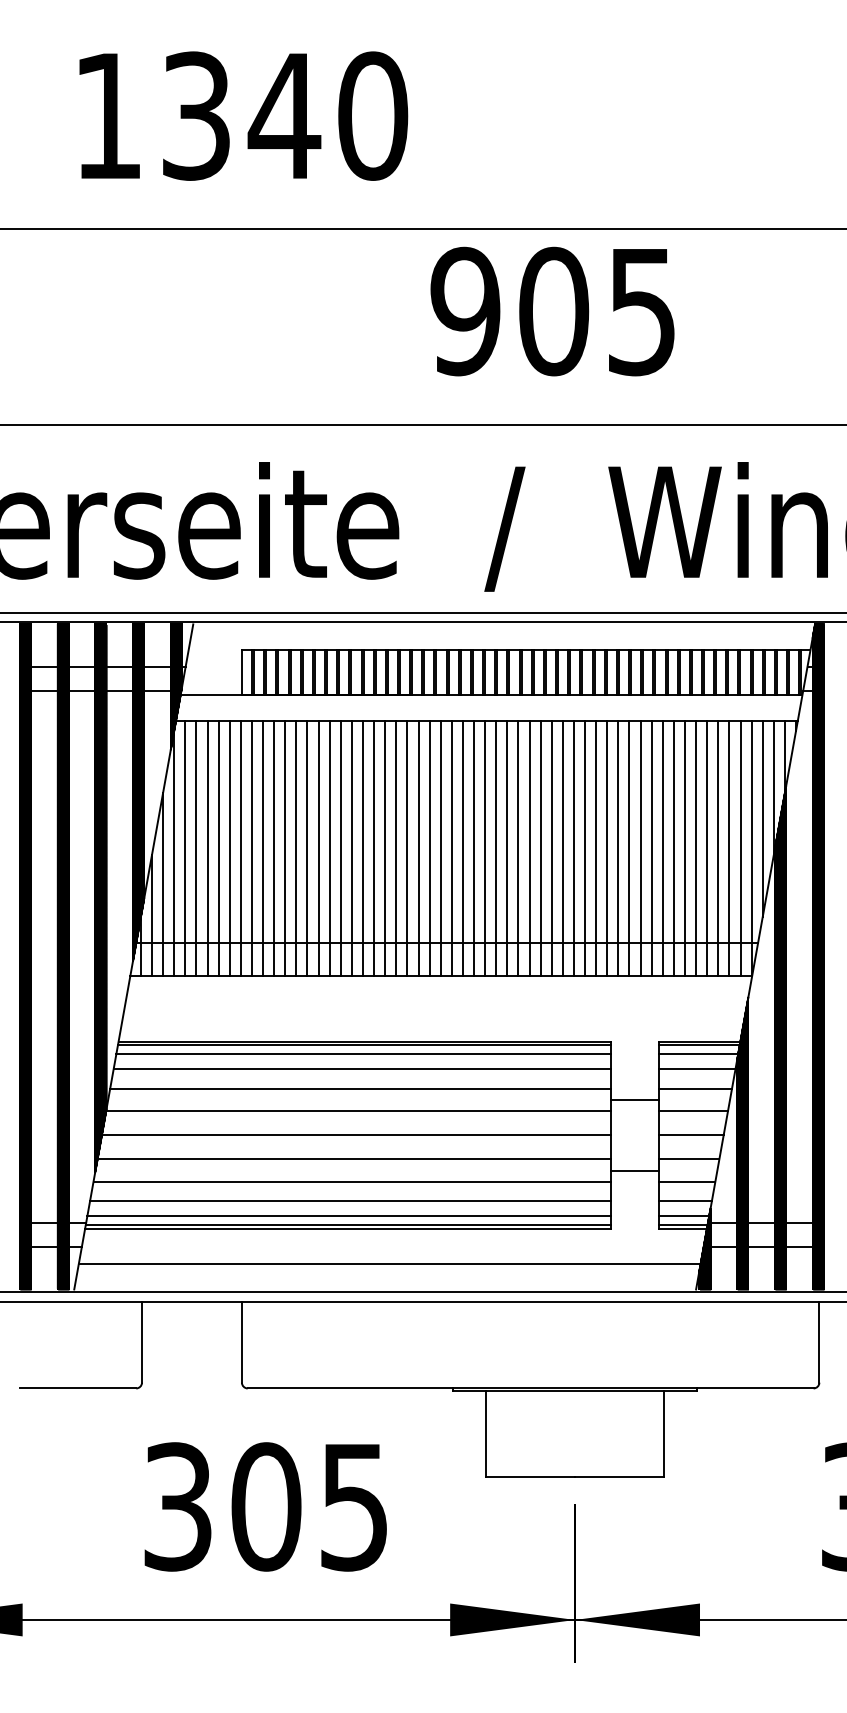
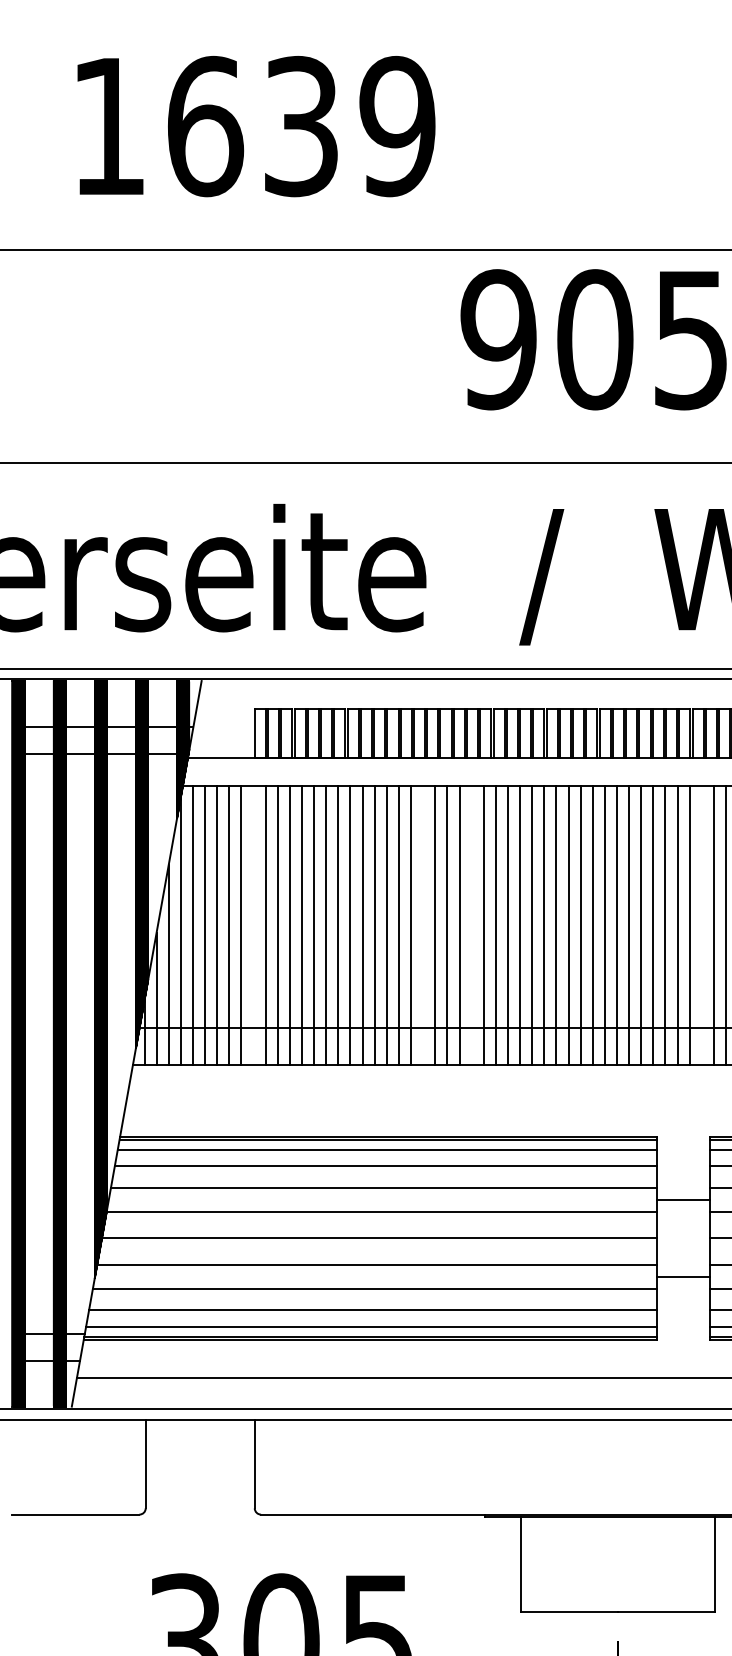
text: (285, 115) -> (302, 125), 1340 -> 1639
line: (240, 848) -> (253, 925), removed
line: (396, 848) -> (423, 925), removed
line: (440, 848) -> (471, 925), removed
line: (651, 848) -> (701, 925), removed

